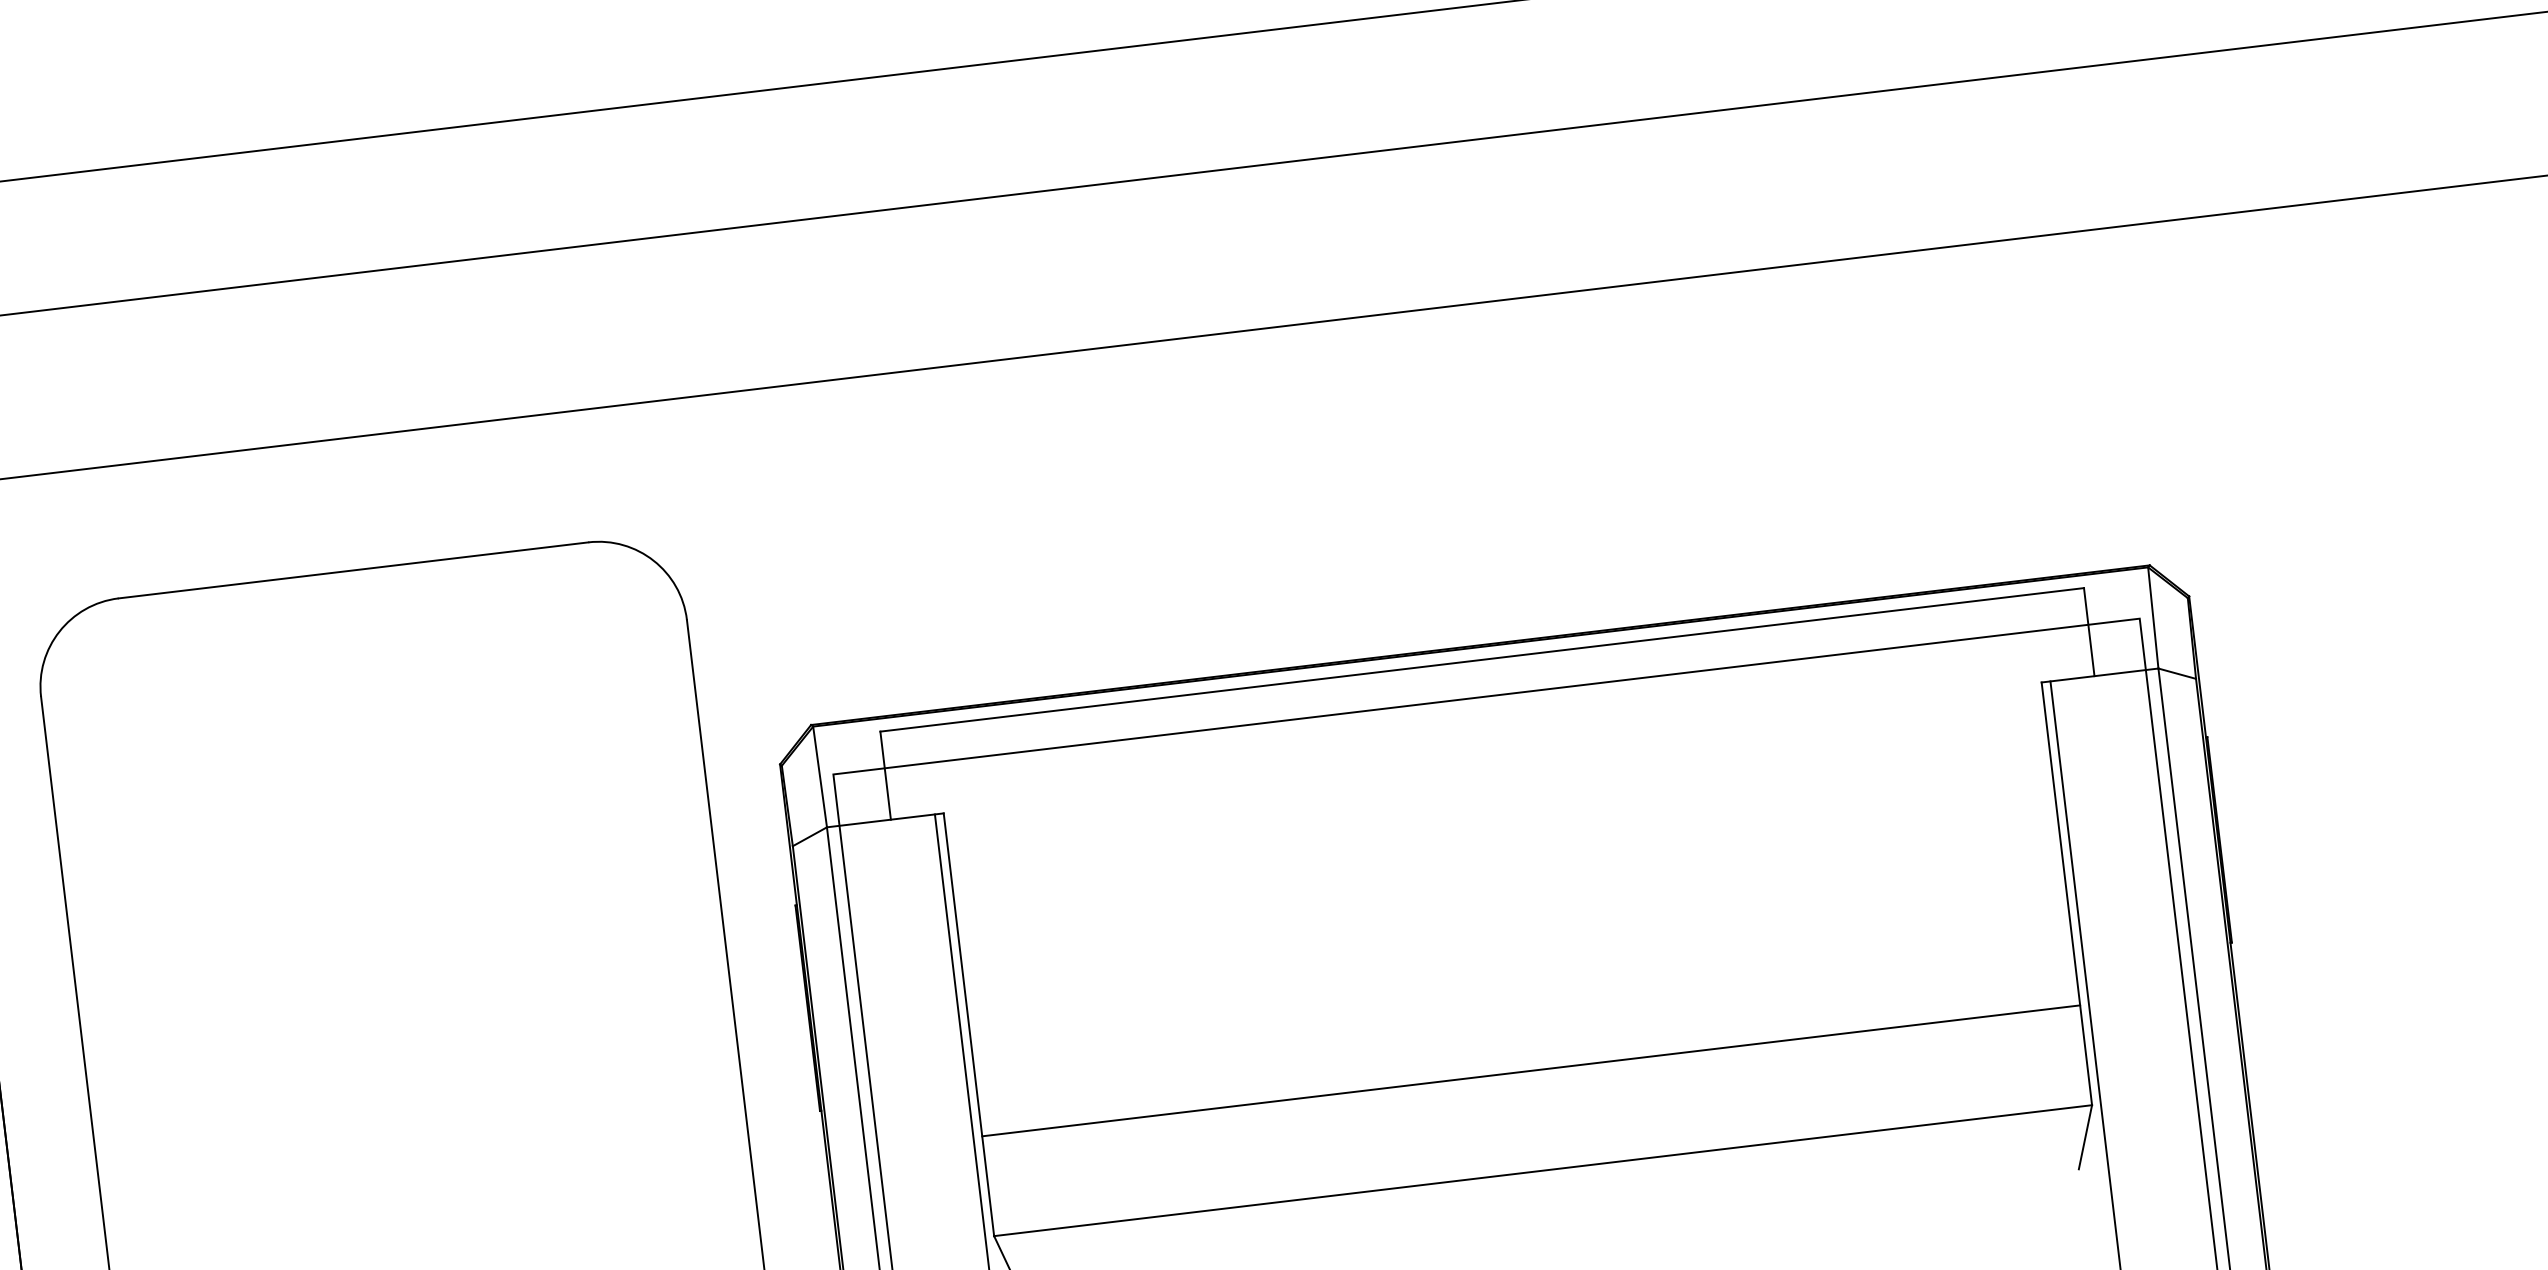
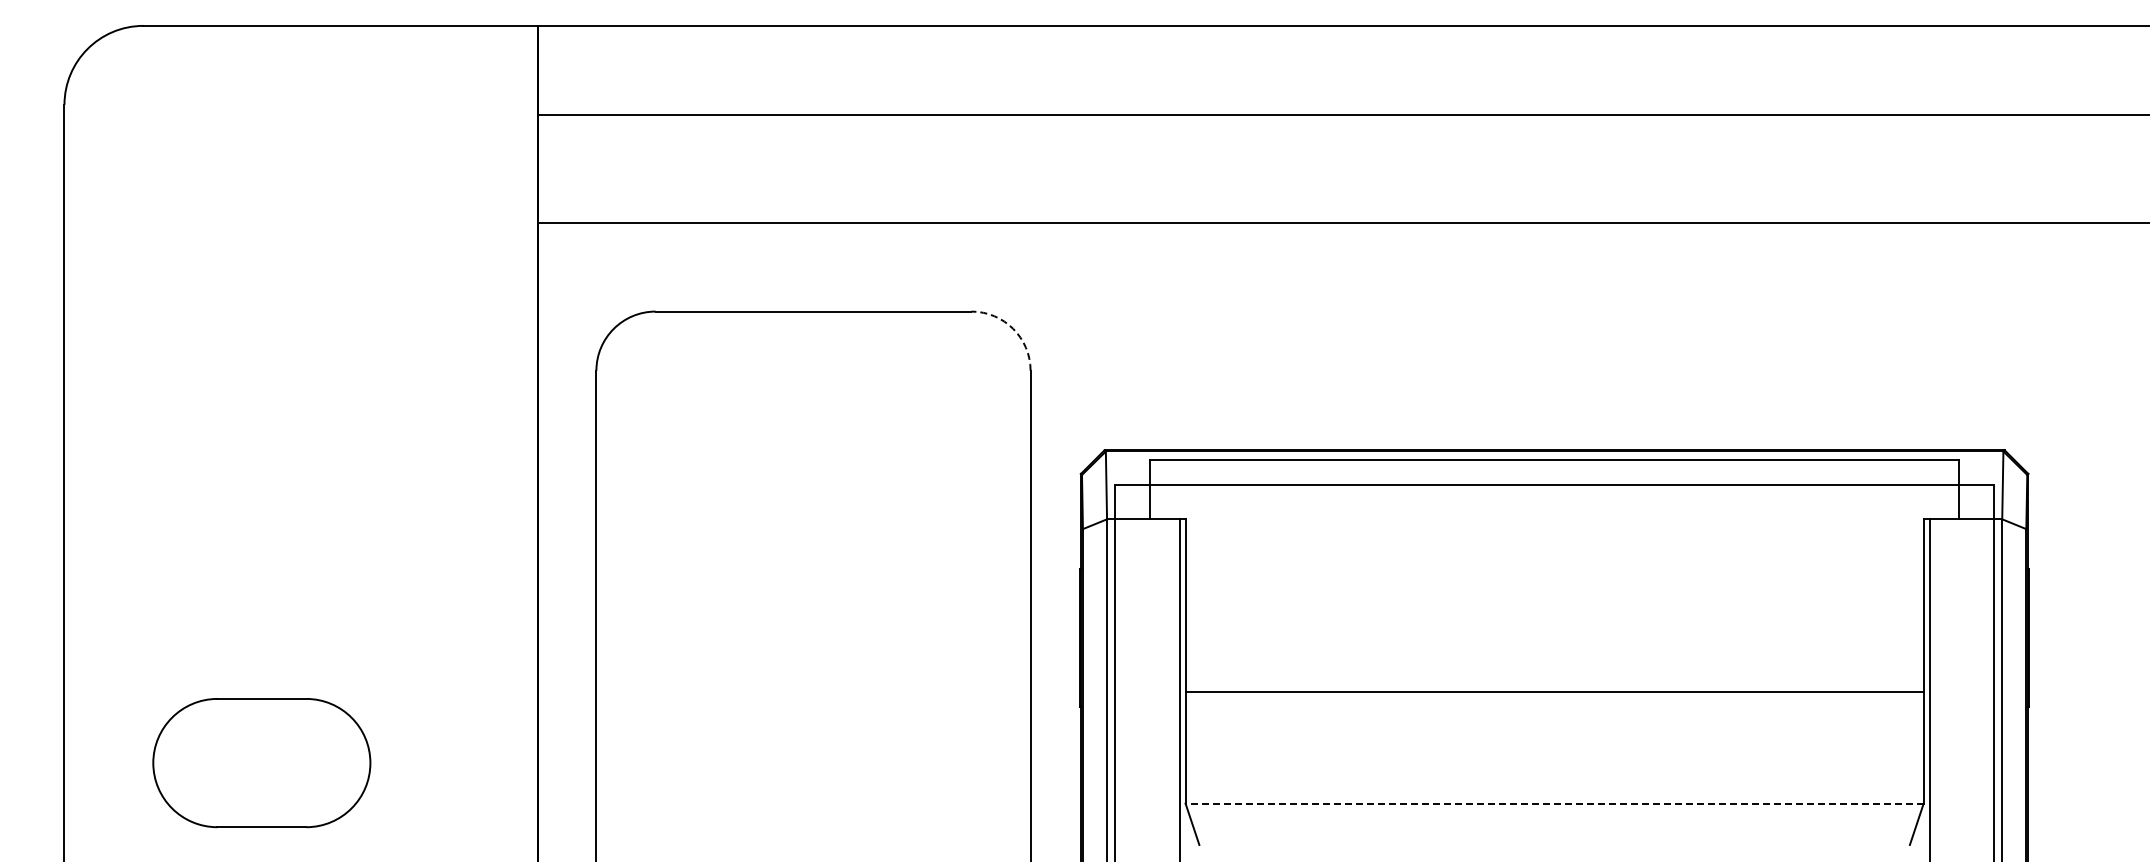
arc: (653, 560) -> (1013, 328), solid -> dashed
line: (1531, 1070) -> (1554, 692), moved
line: (1542, 1170) -> (1554, 803), solid -> dashed

